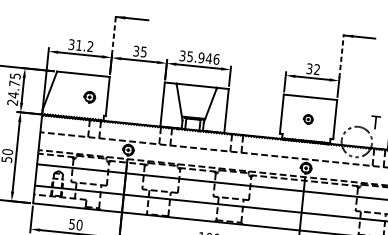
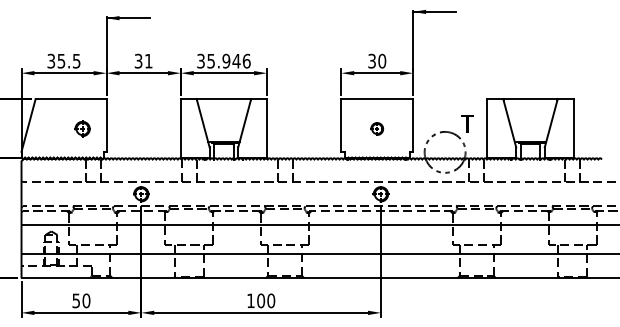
line: (113, 34) -> (106, 42), dashed -> solid
text: (84, 45) -> (68, 60), 31.2 -> 35.5
text: (143, 52) -> (148, 61), 35 -> 31
line: (341, 55) -> (413, 39), dashed -> solid
text: (317, 69) -> (382, 60), 32 -> 30

